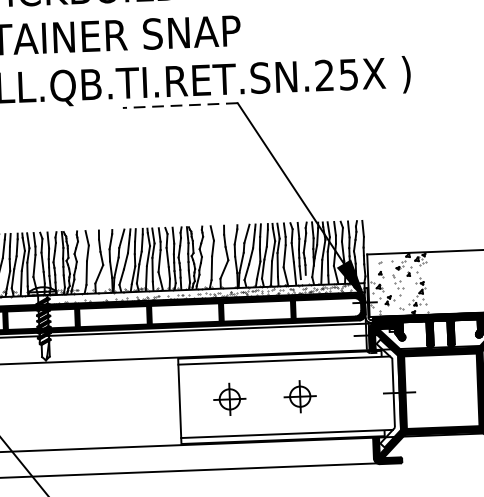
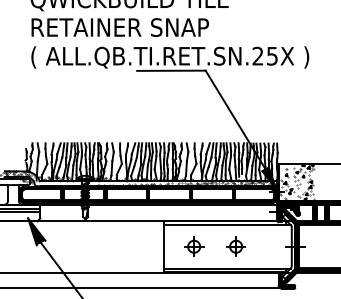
line: (178, 105) -> (170, 70), dashed -> solid

